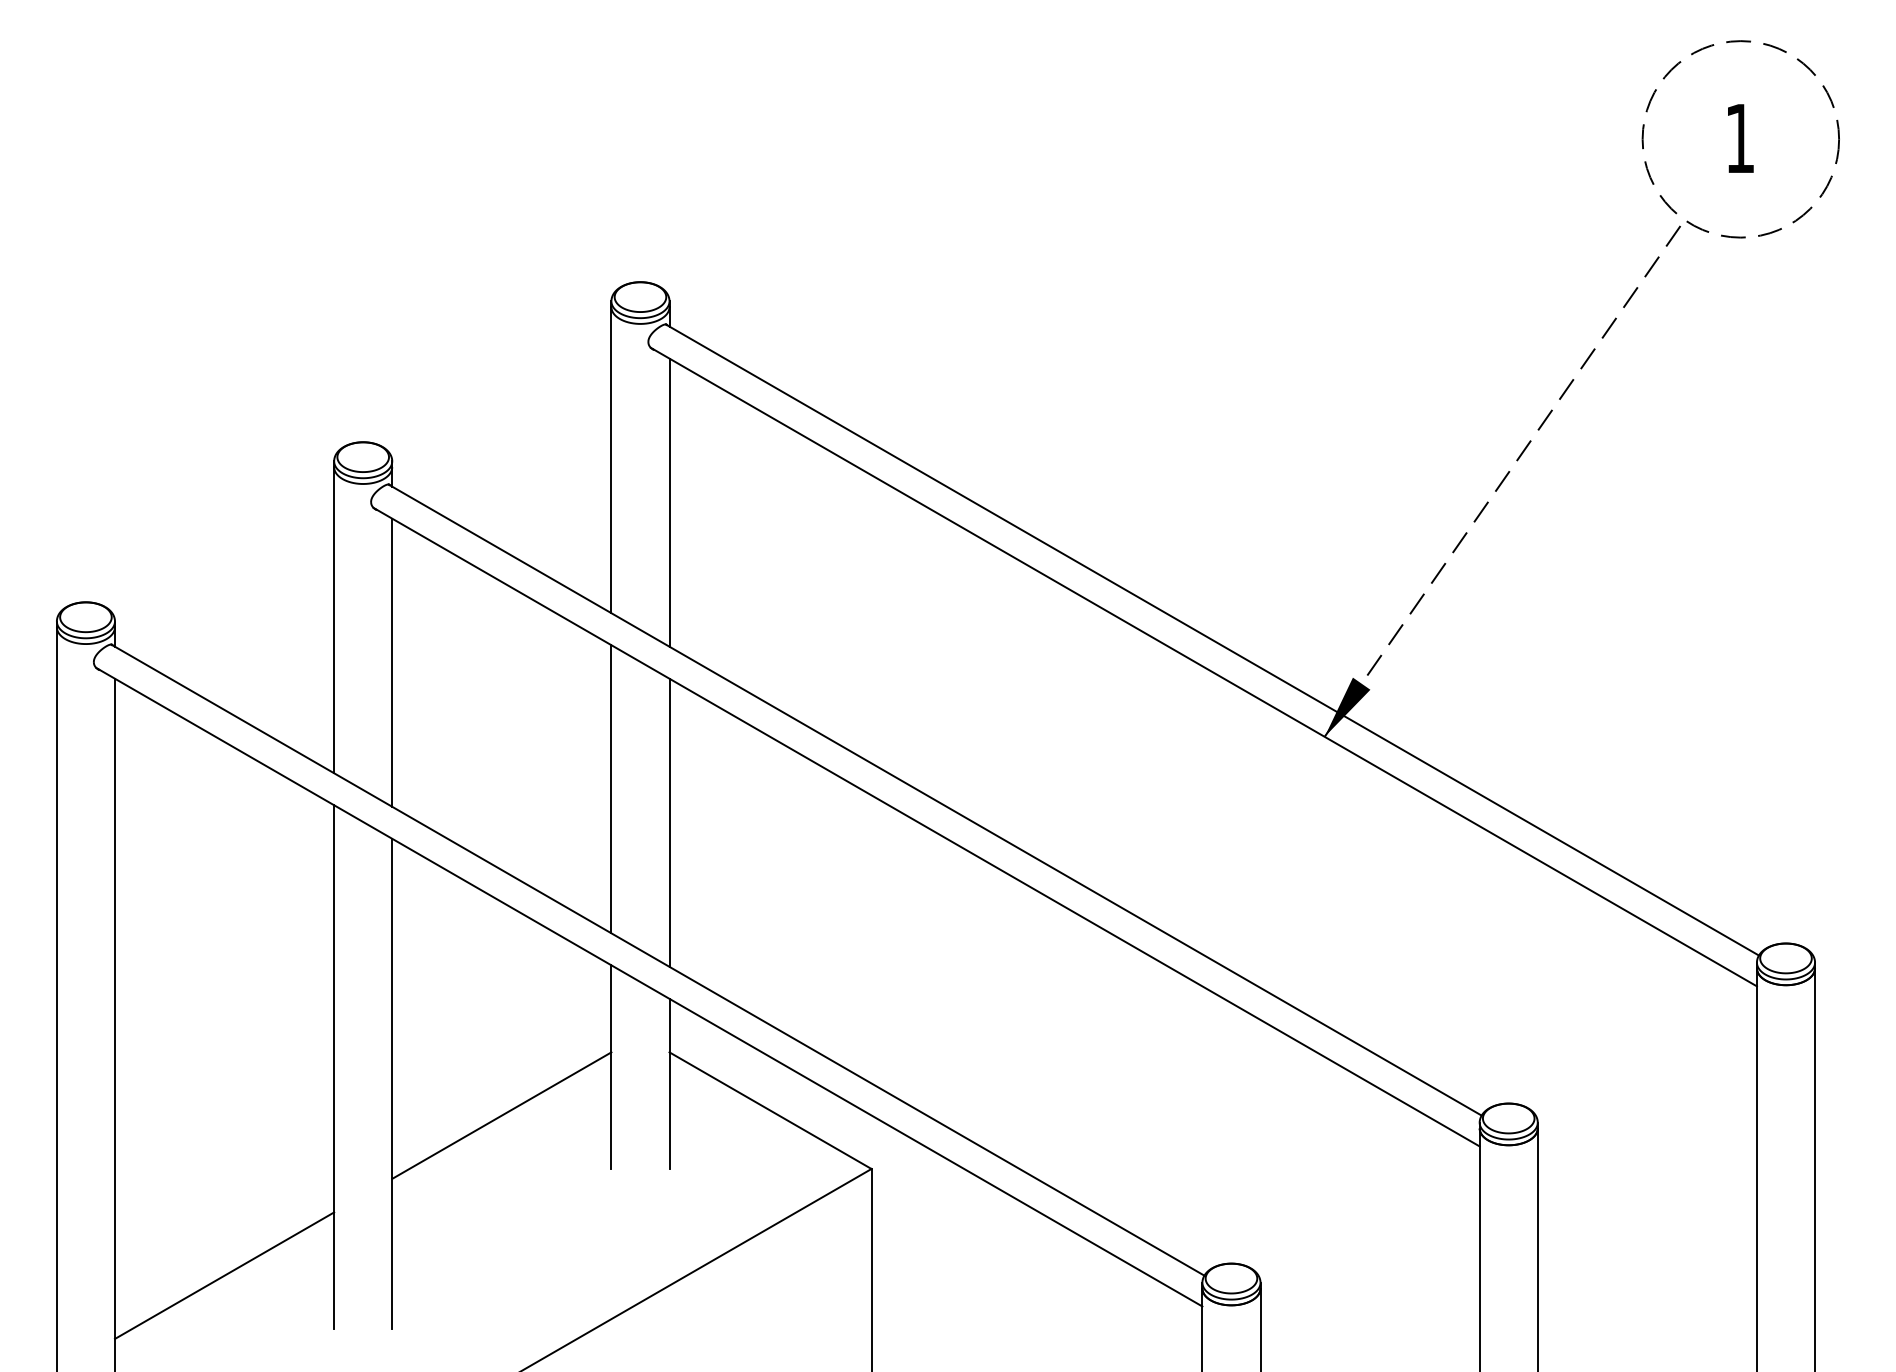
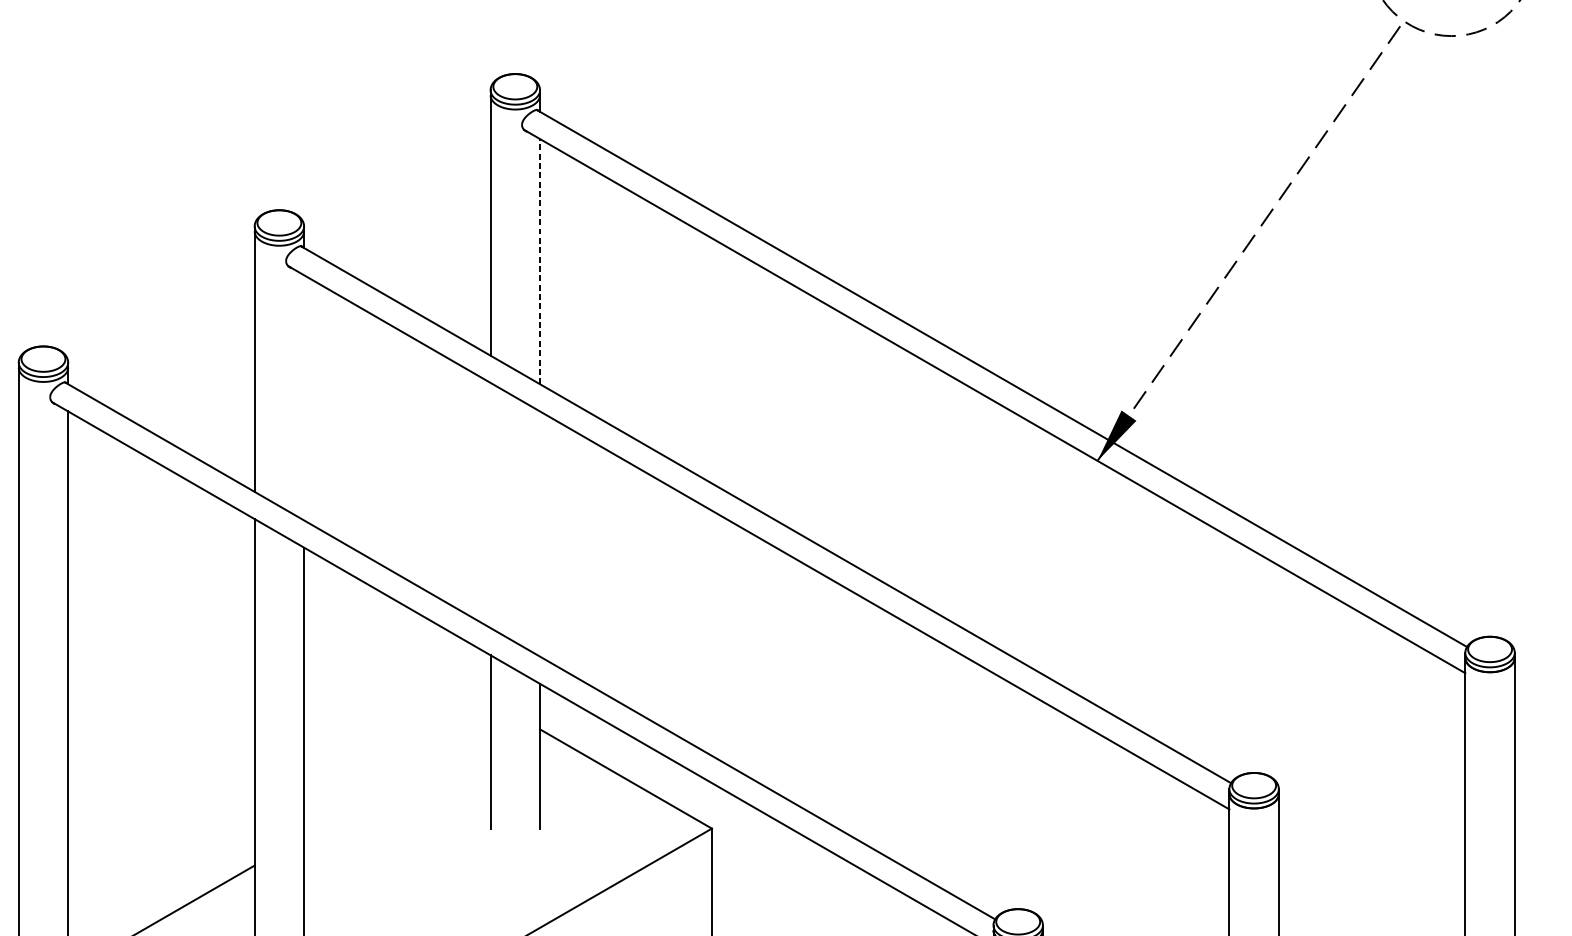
line: (669, 502) -> (540, 261), solid -> dashed
line: (392, 662) -> (304, 397), removed
line: (611, 789) -> (490, 505), removed
line: (669, 822) -> (540, 533), removed
line: (501, 1115) -> (397, 783), removed

